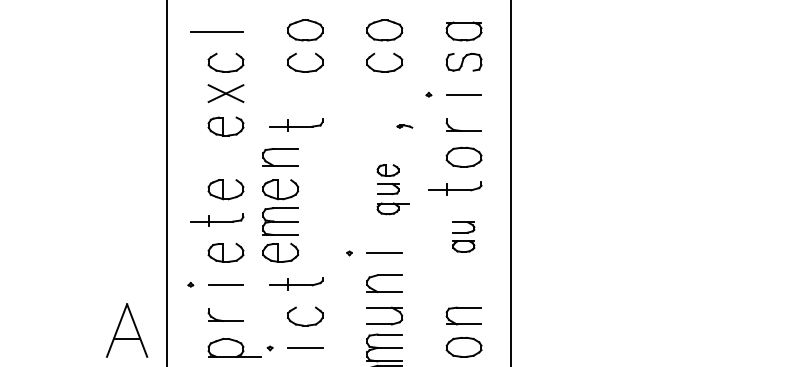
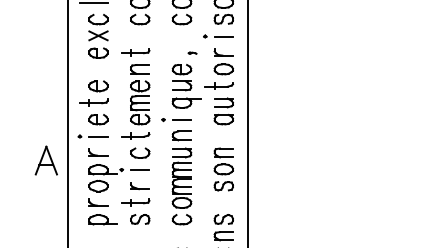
part: (393, 189) -> (186, 86), size x1.67
part: (281, 204) -> (140, 94), moved
part: (463, 237) -> (223, 111), size x1.67

